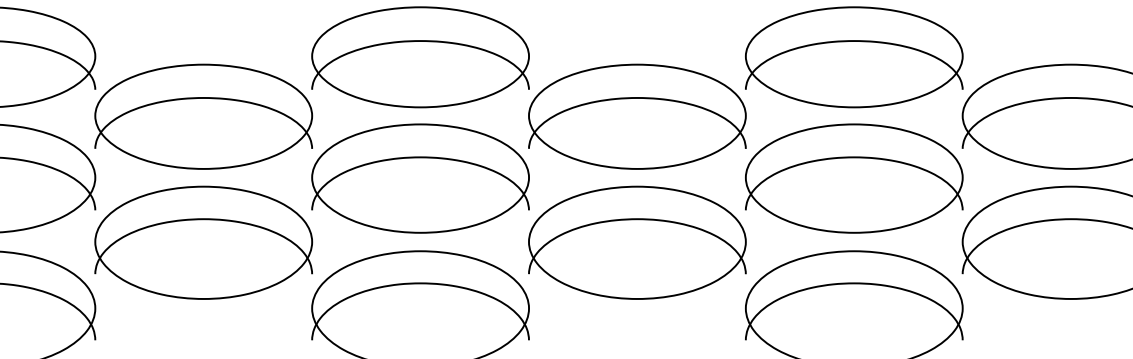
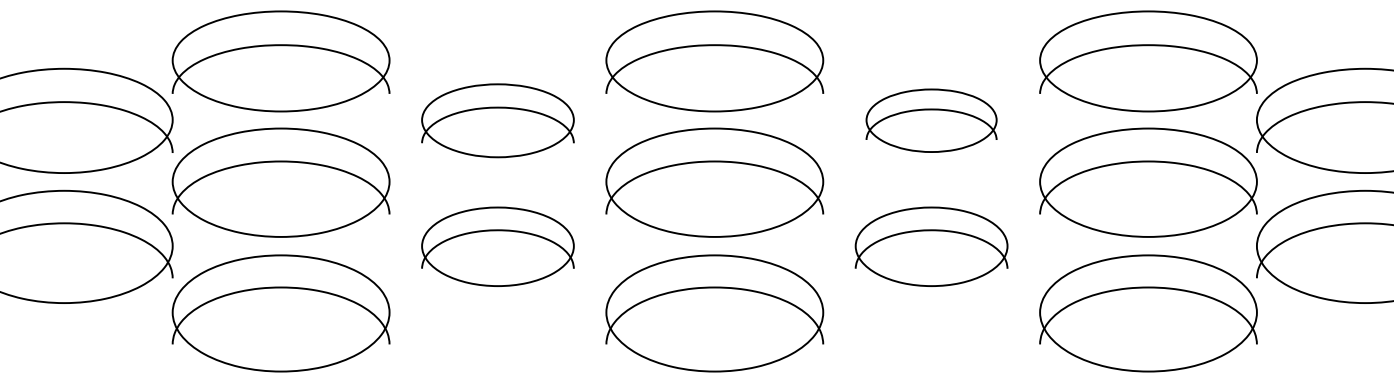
part: (203, 116) -> (497, 120), size x0.7
part: (637, 116) -> (931, 120), size x0.6
part: (203, 242) -> (497, 246), size x0.7
part: (637, 242) -> (931, 246), size x0.7

